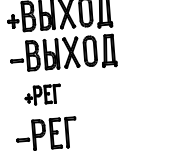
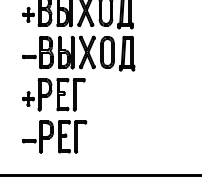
part: (42, 94) -> (53, 94), size x1.67

